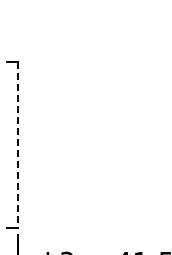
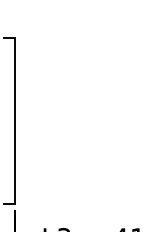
line: (17, 145) -> (14, 121), dashed -> solid

